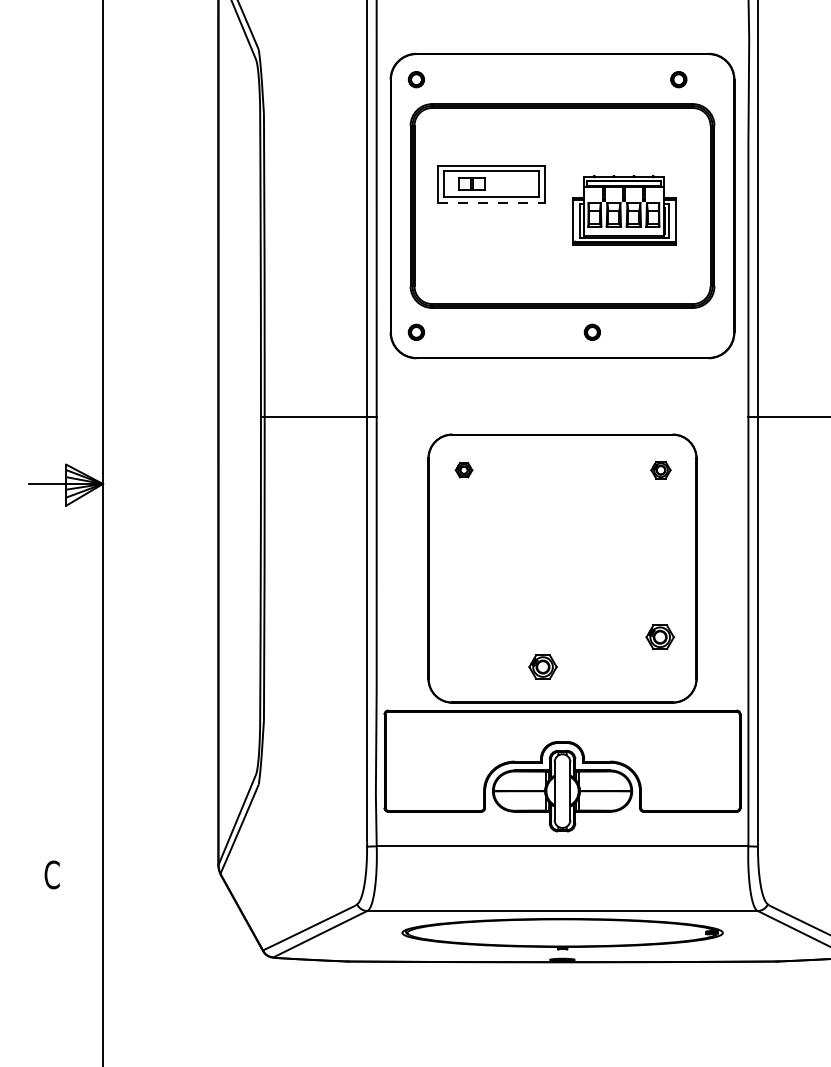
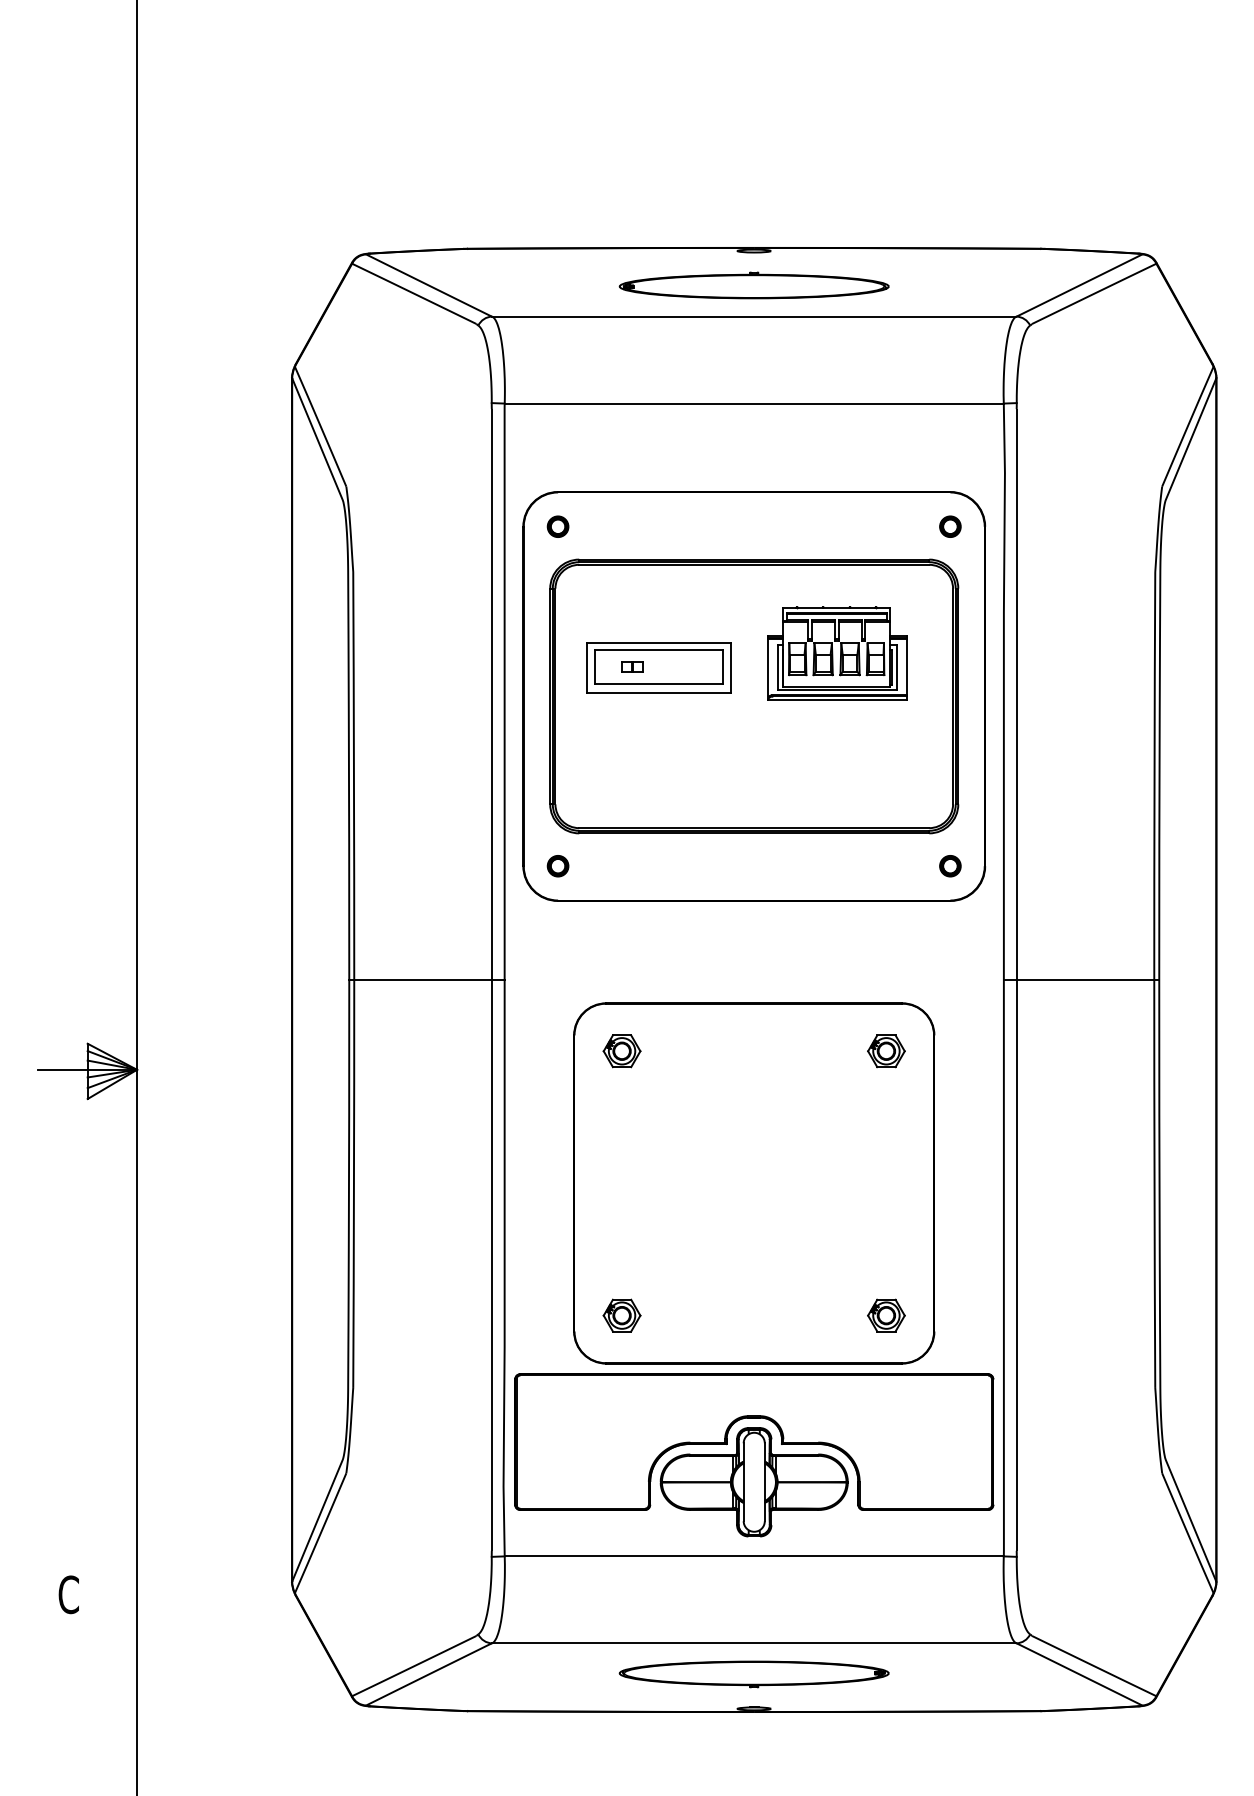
part: (678, 79) -> (950, 526), moved
part: (471, 183) -> (632, 666), size x0.62
line: (491, 203) -> (659, 692), dashed -> solid
part: (624, 210) -> (837, 653), moved
part: (592, 332) -> (950, 866), moved
part: (463, 470) -> (621, 1051), size x1.67
part: (661, 470) -> (886, 1051), size x1.43
part: (660, 637) -> (886, 1315), moved
part: (542, 666) -> (621, 1315), moved
part: (561, 934) -> (753, 1674), size x0.62

